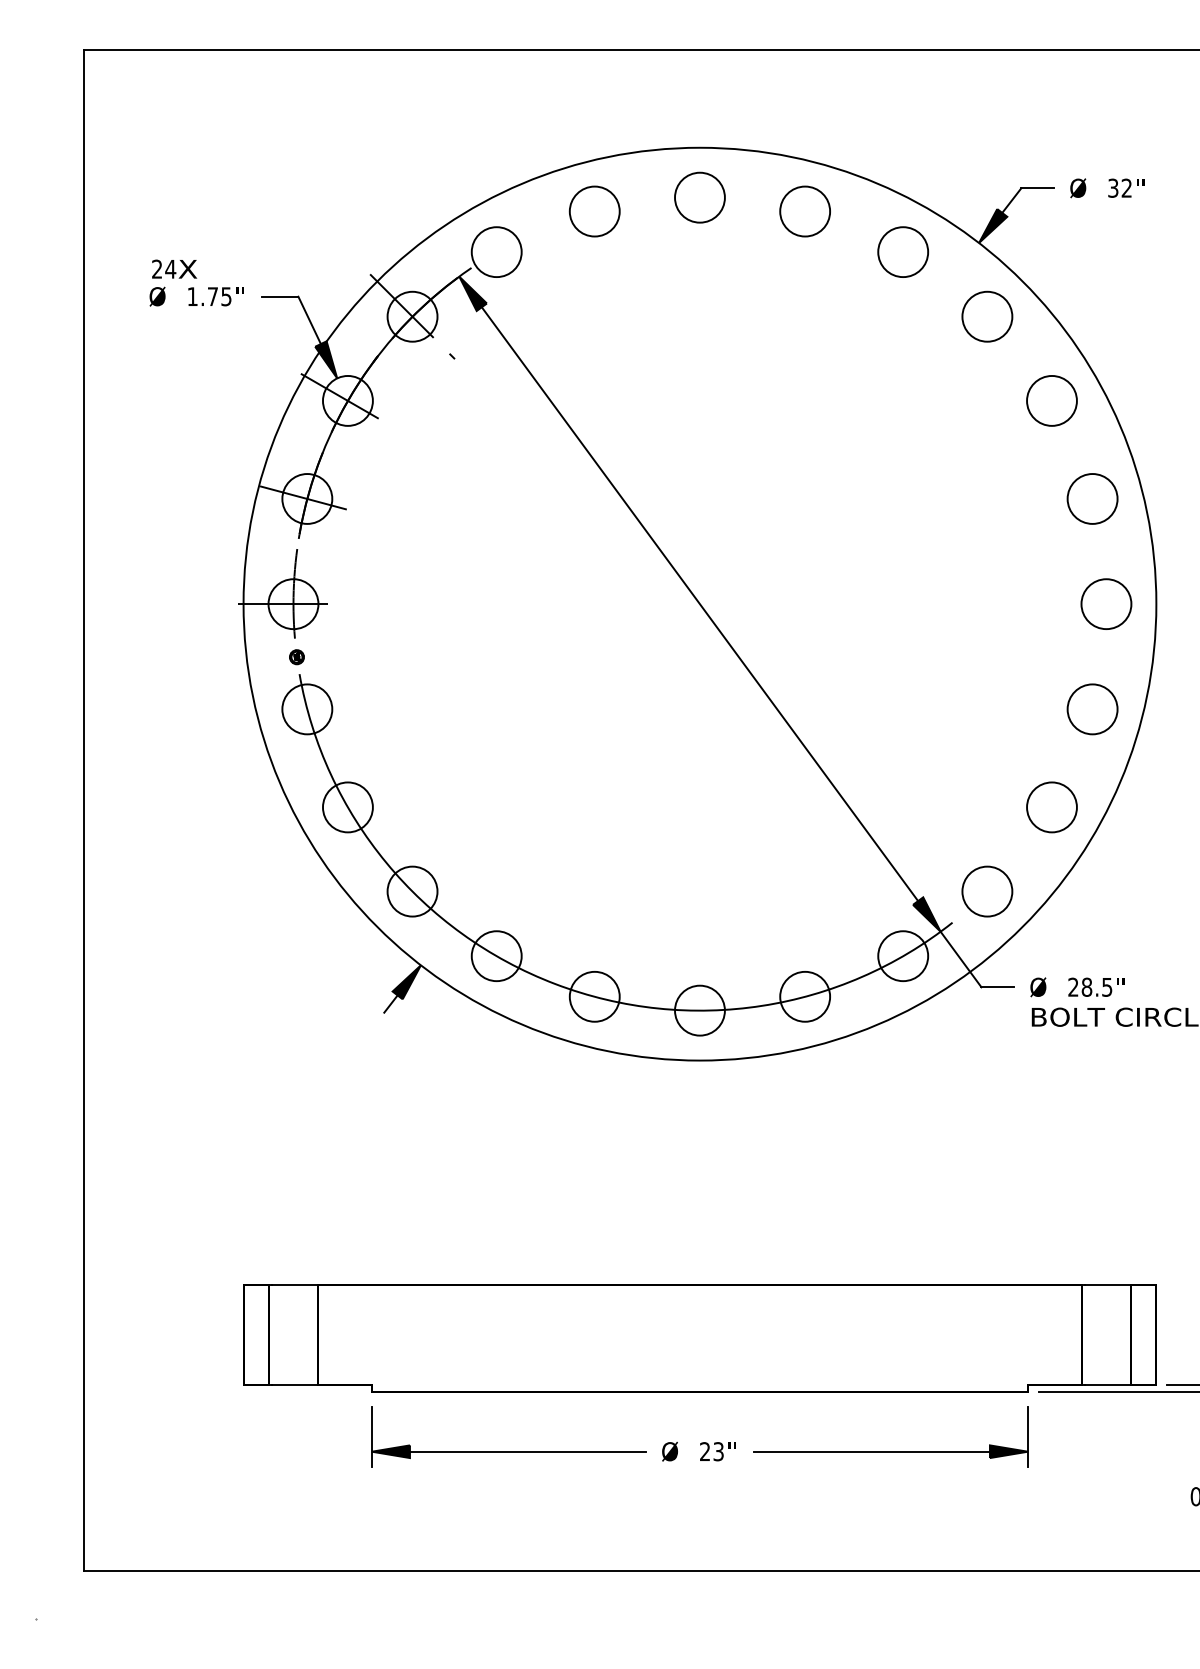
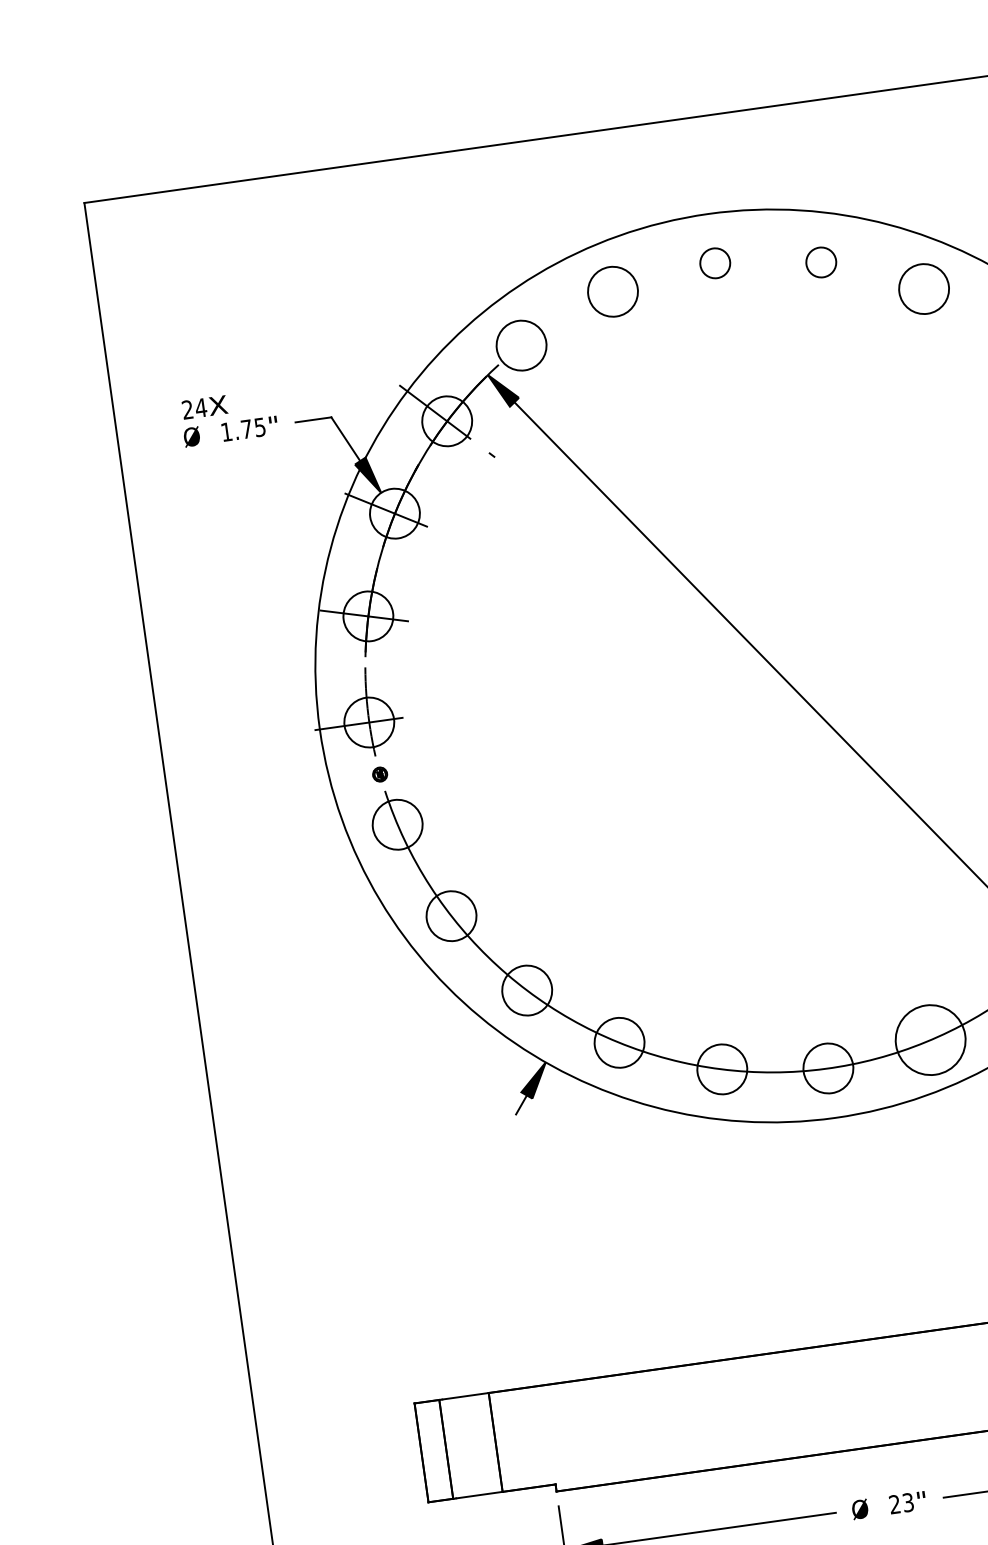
circle: (699, 197) -> (714, 263), size x0.6
circle: (804, 211) -> (820, 262), size x0.6
circle: (805, 996) -> (930, 1039), size x1.4

